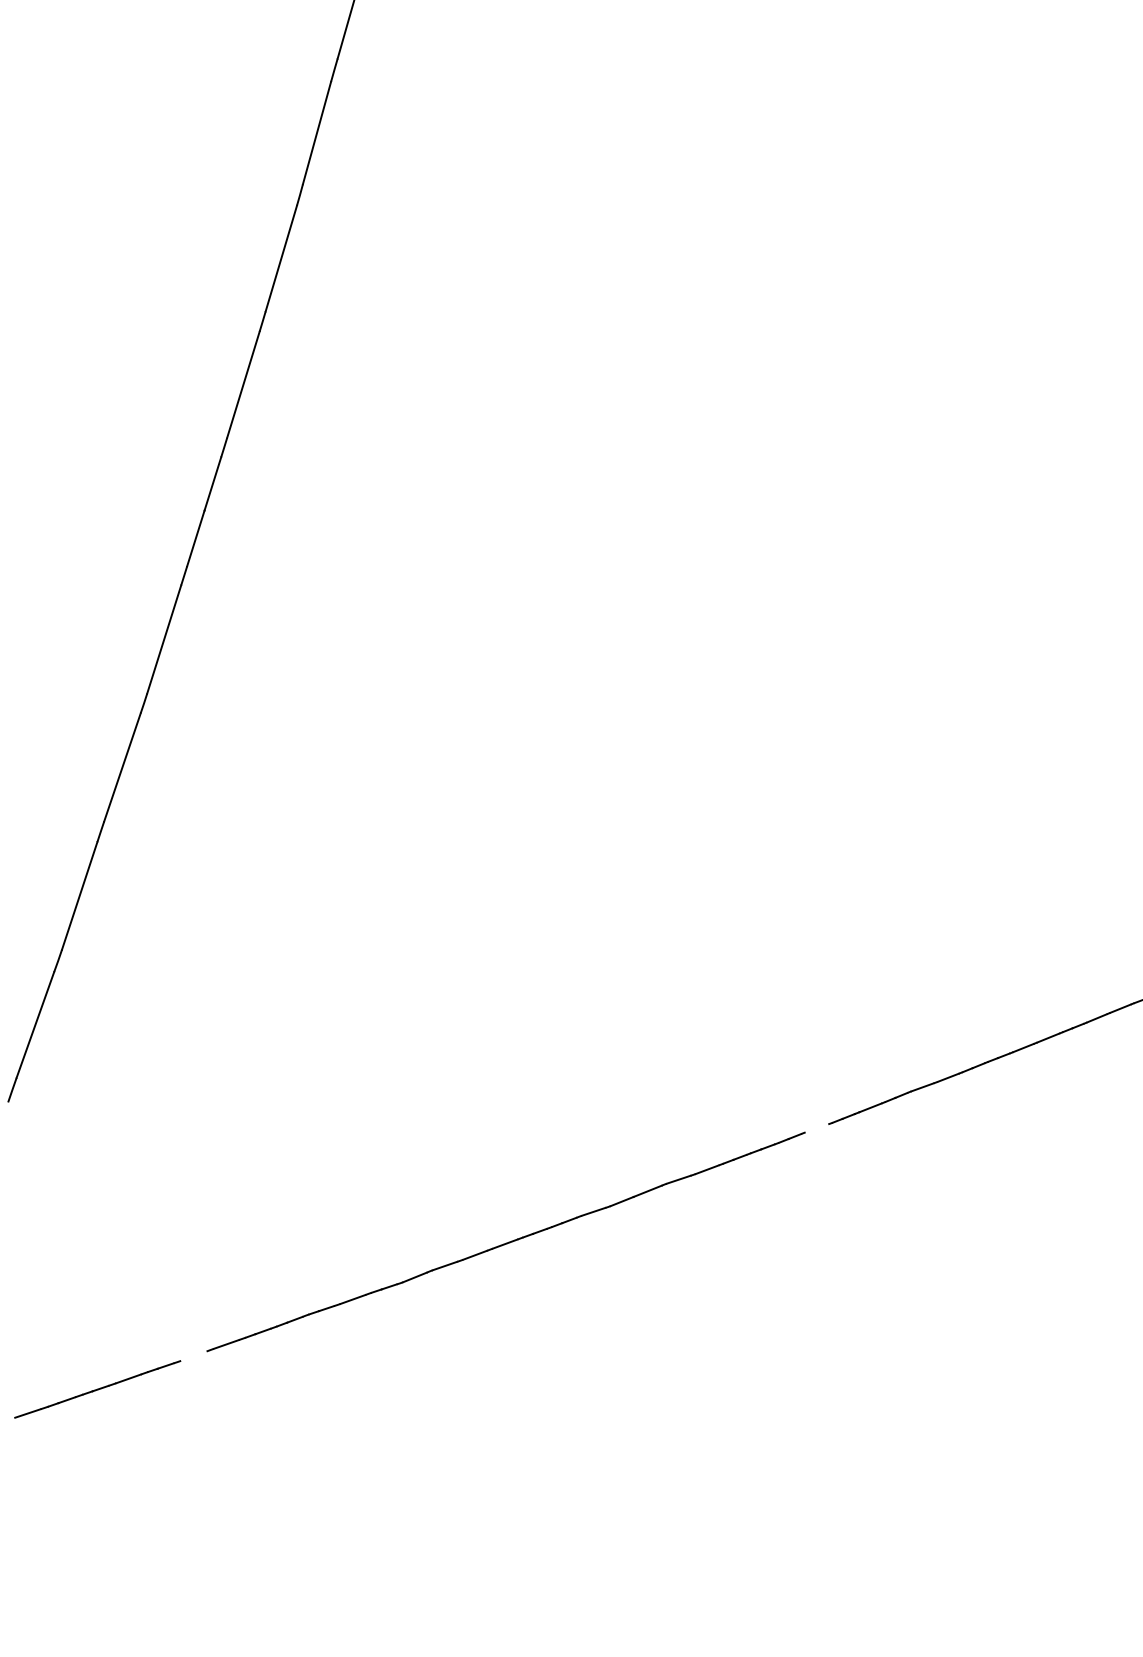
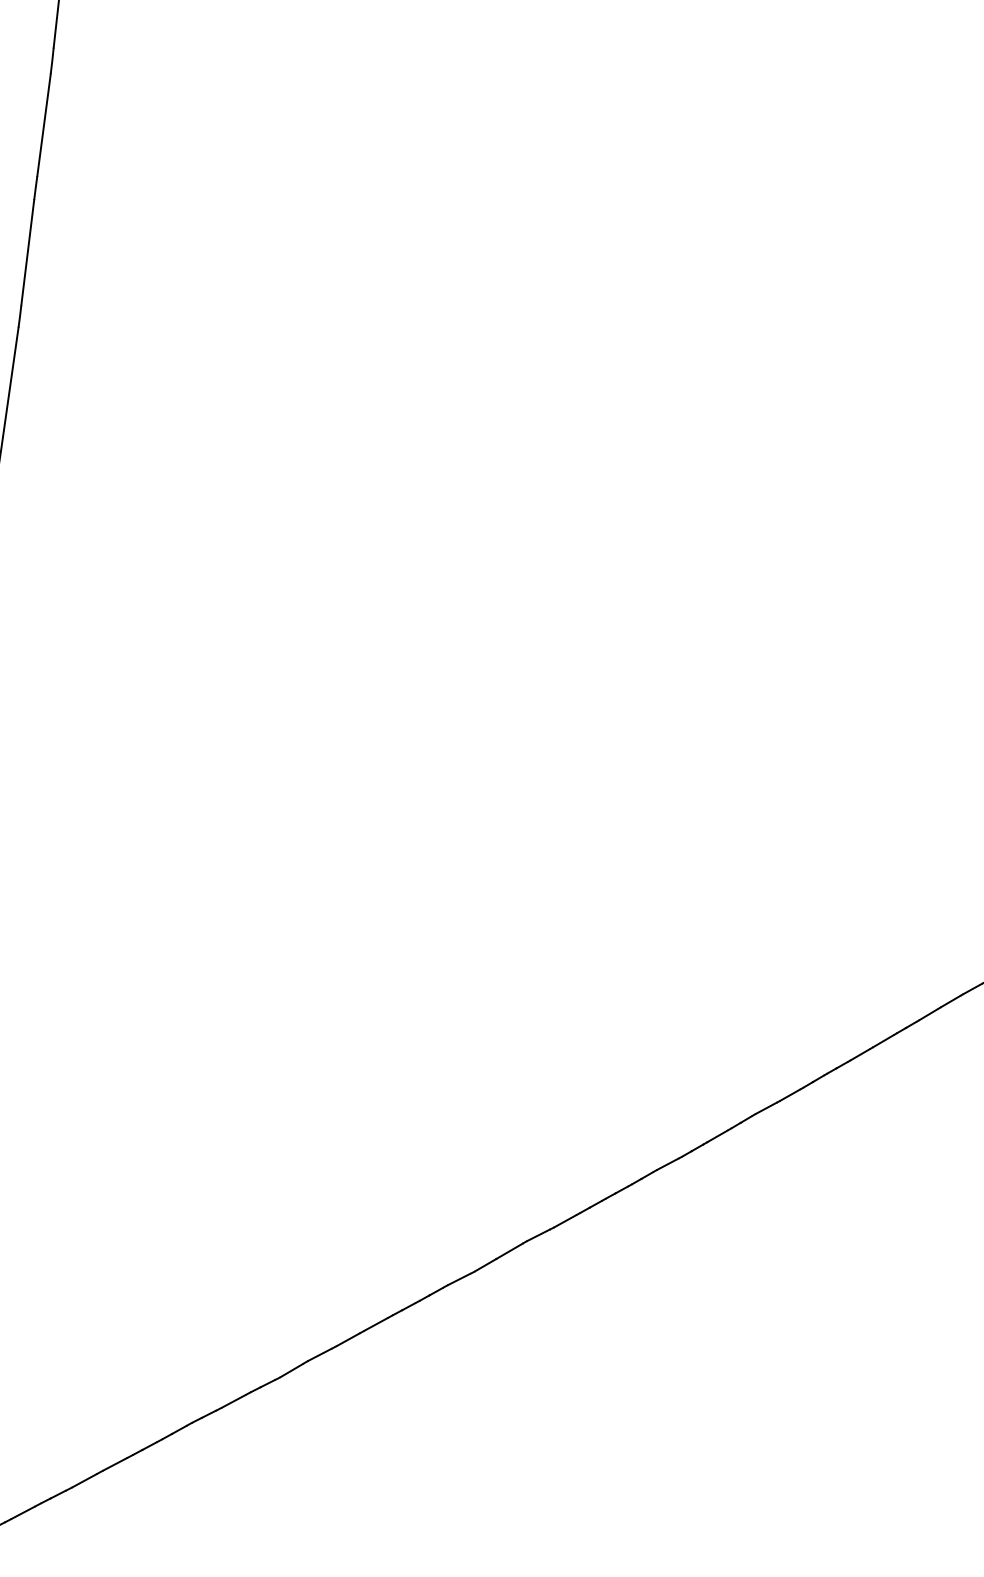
line: (816, 1128) -> (667, 1164), added
line: (193, 1355) -> (84, 1480), added

